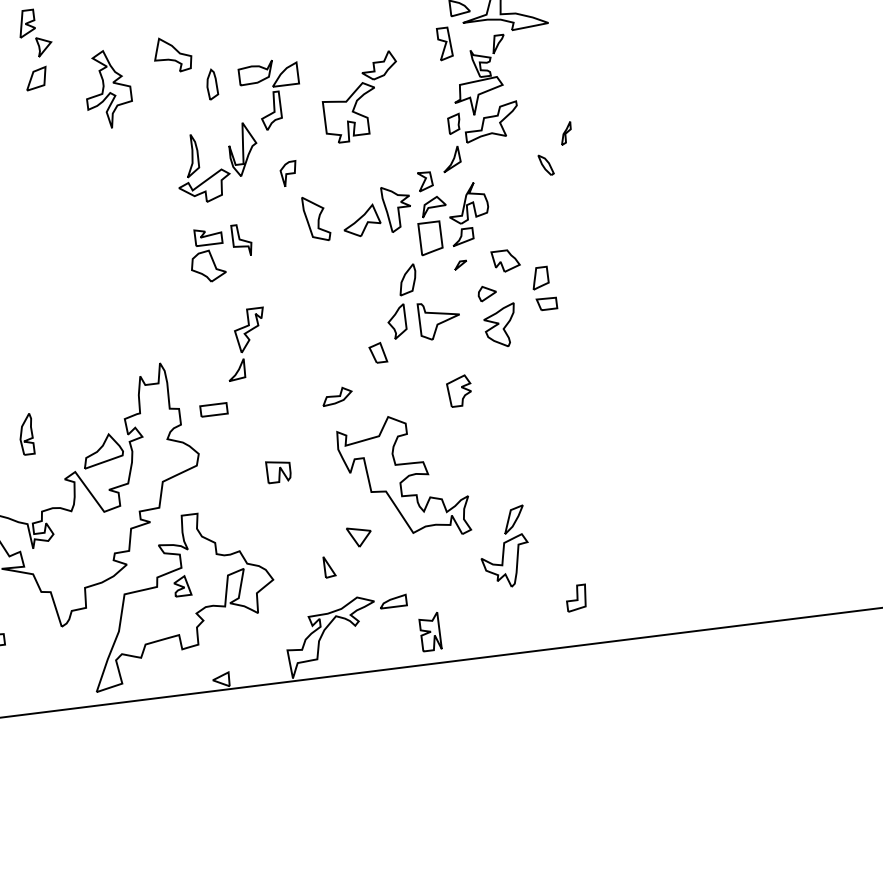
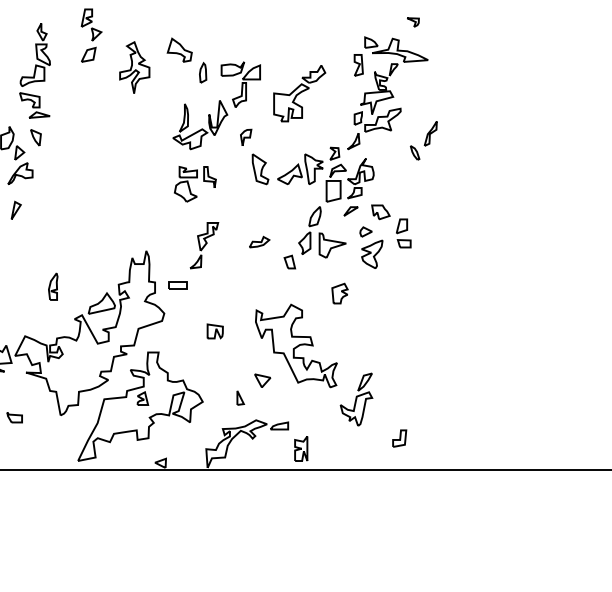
part: (565, 132) -> (430, 133), size x1.67
part: (459, 265) -> (350, 211), size x1.67
part: (337, 395) -> (259, 241), moved

